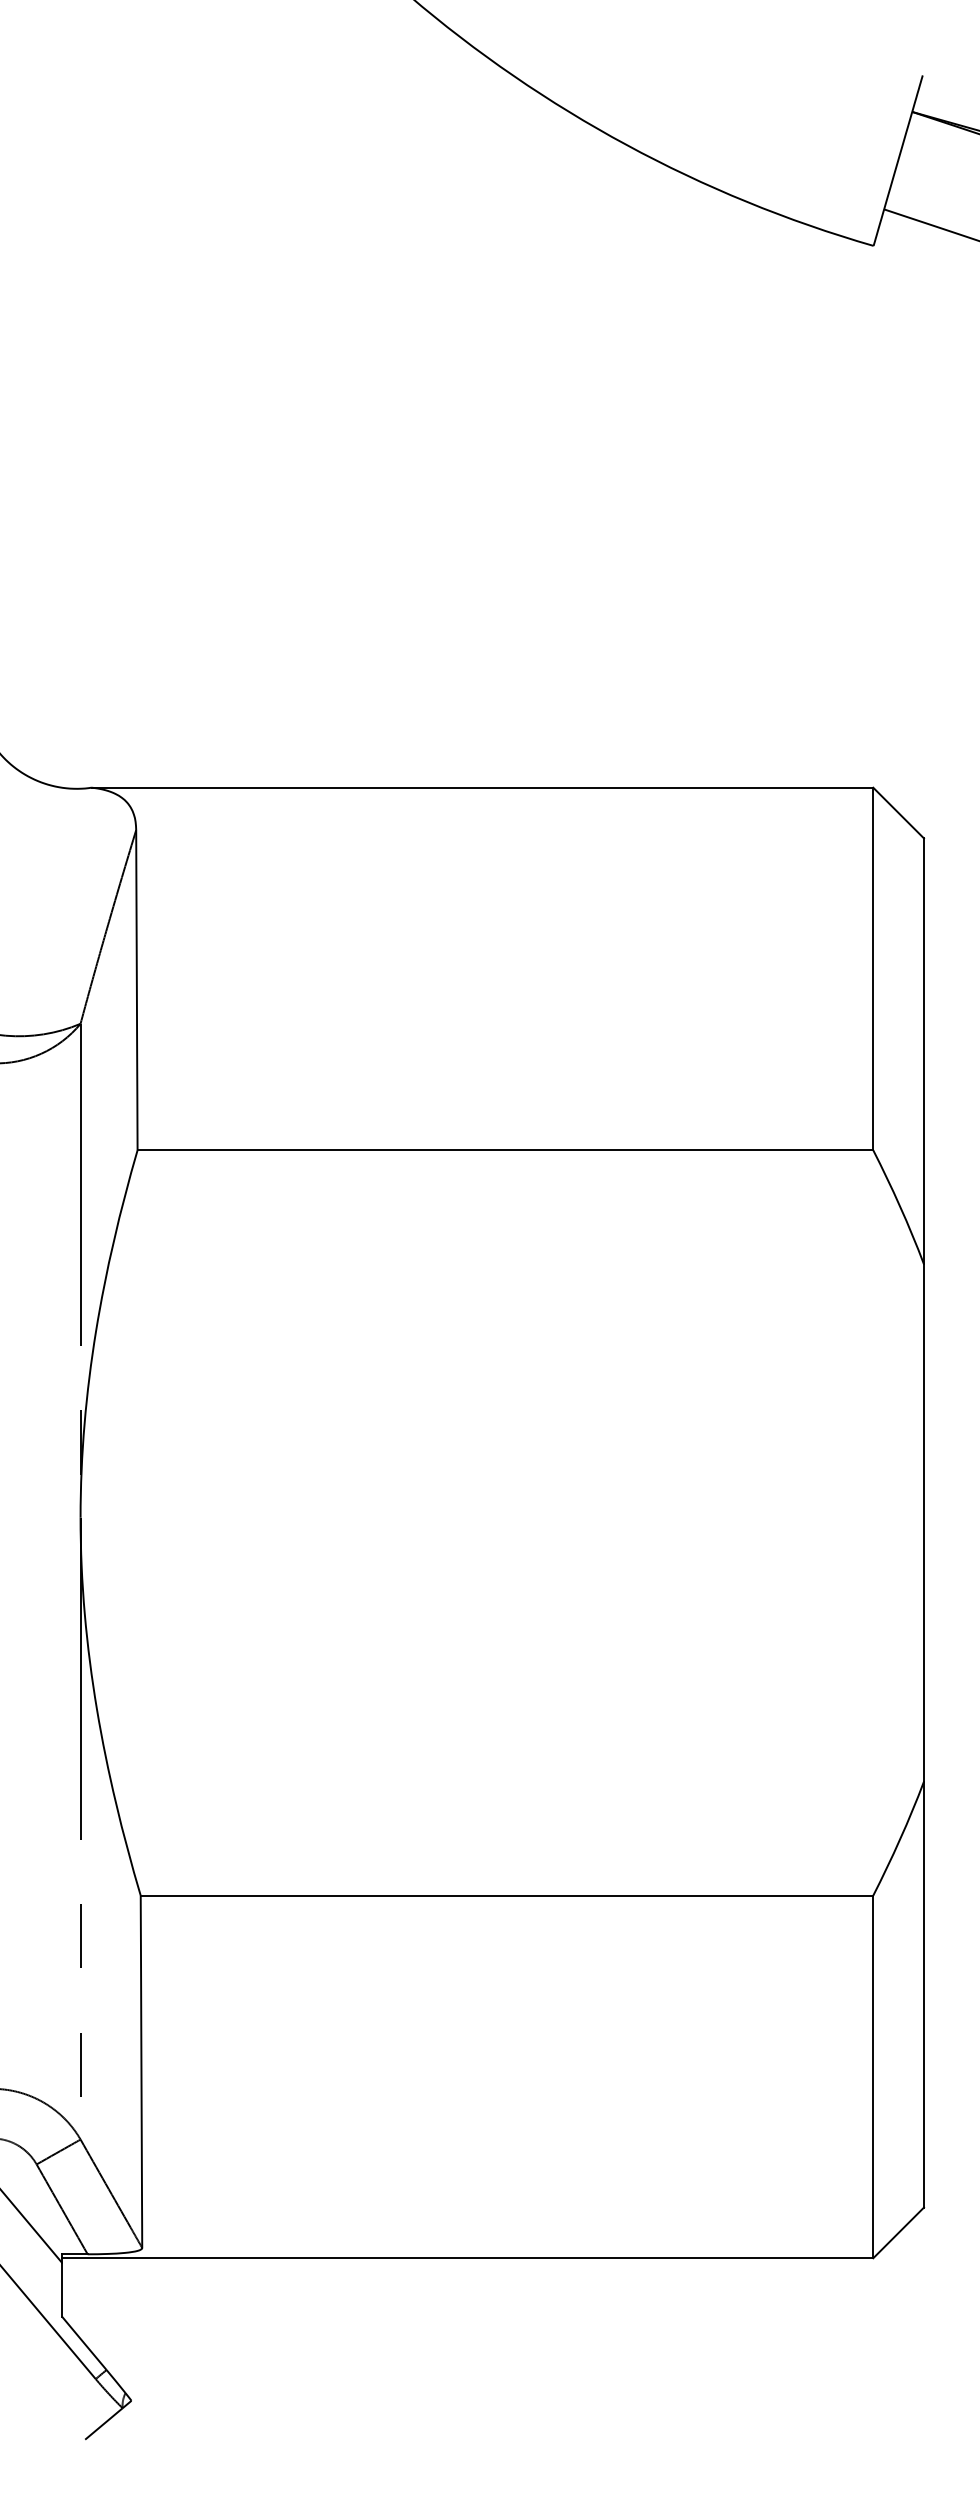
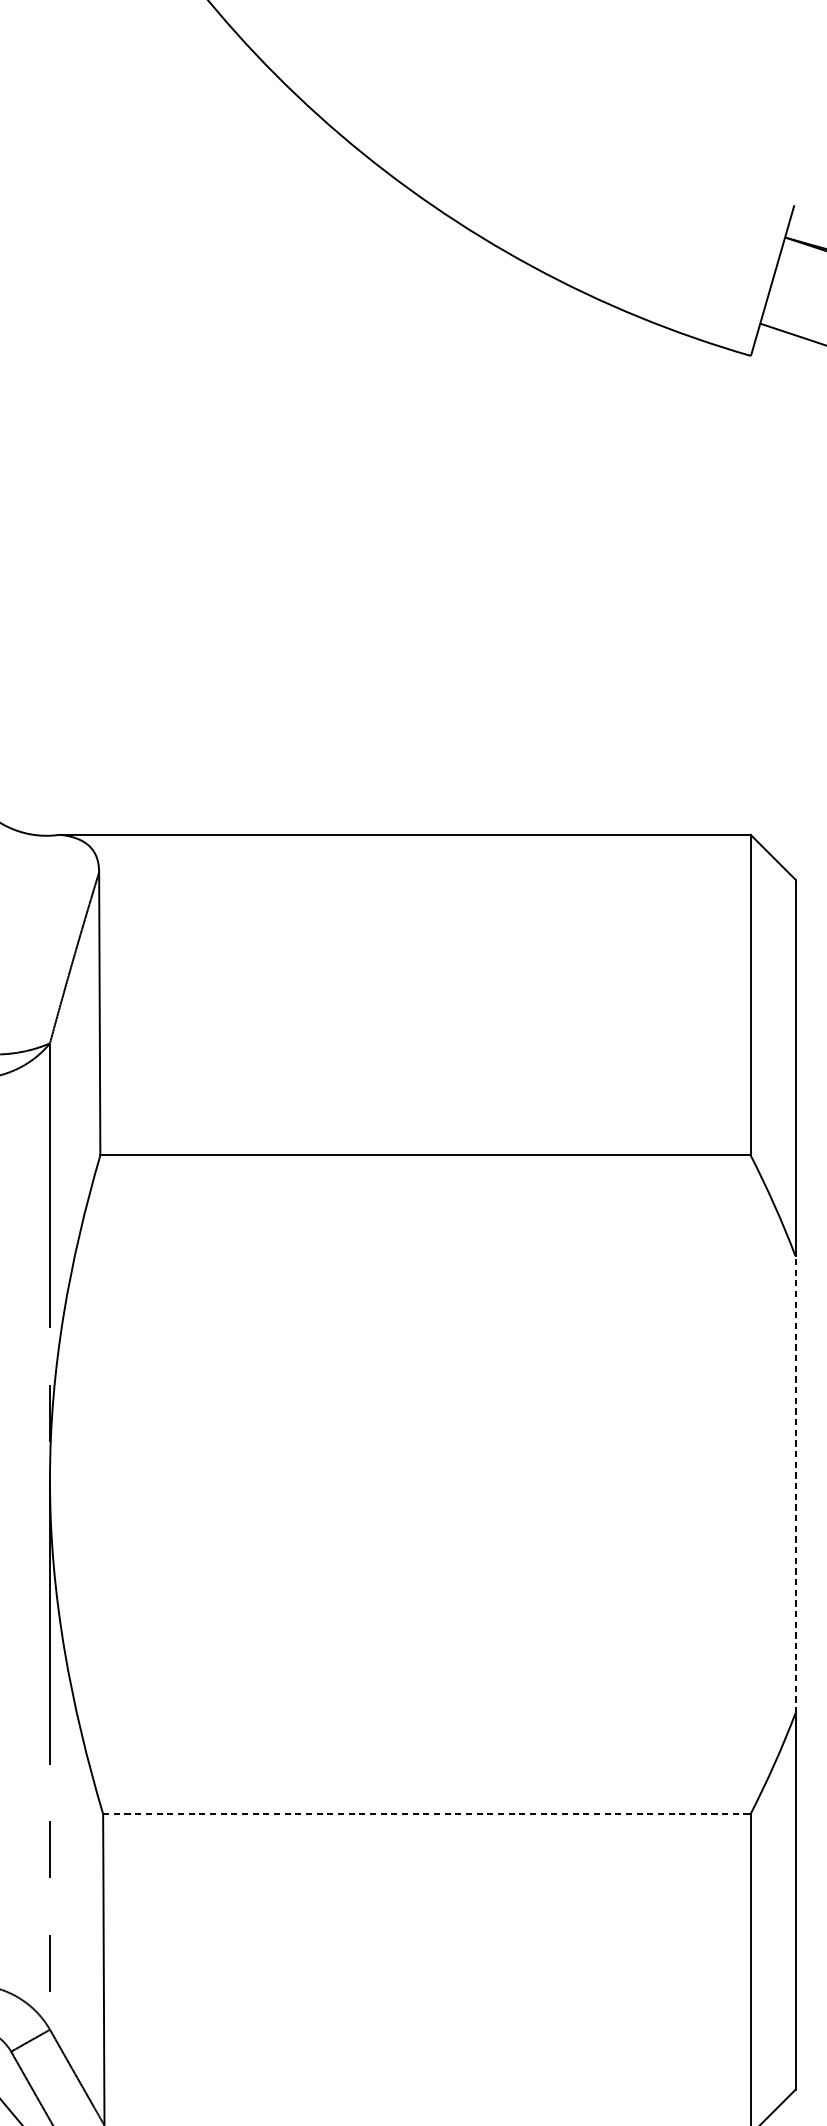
line: (924, 1522) -> (795, 1484), solid -> dashed
line: (507, 1895) -> (427, 1813), solid -> dashed

